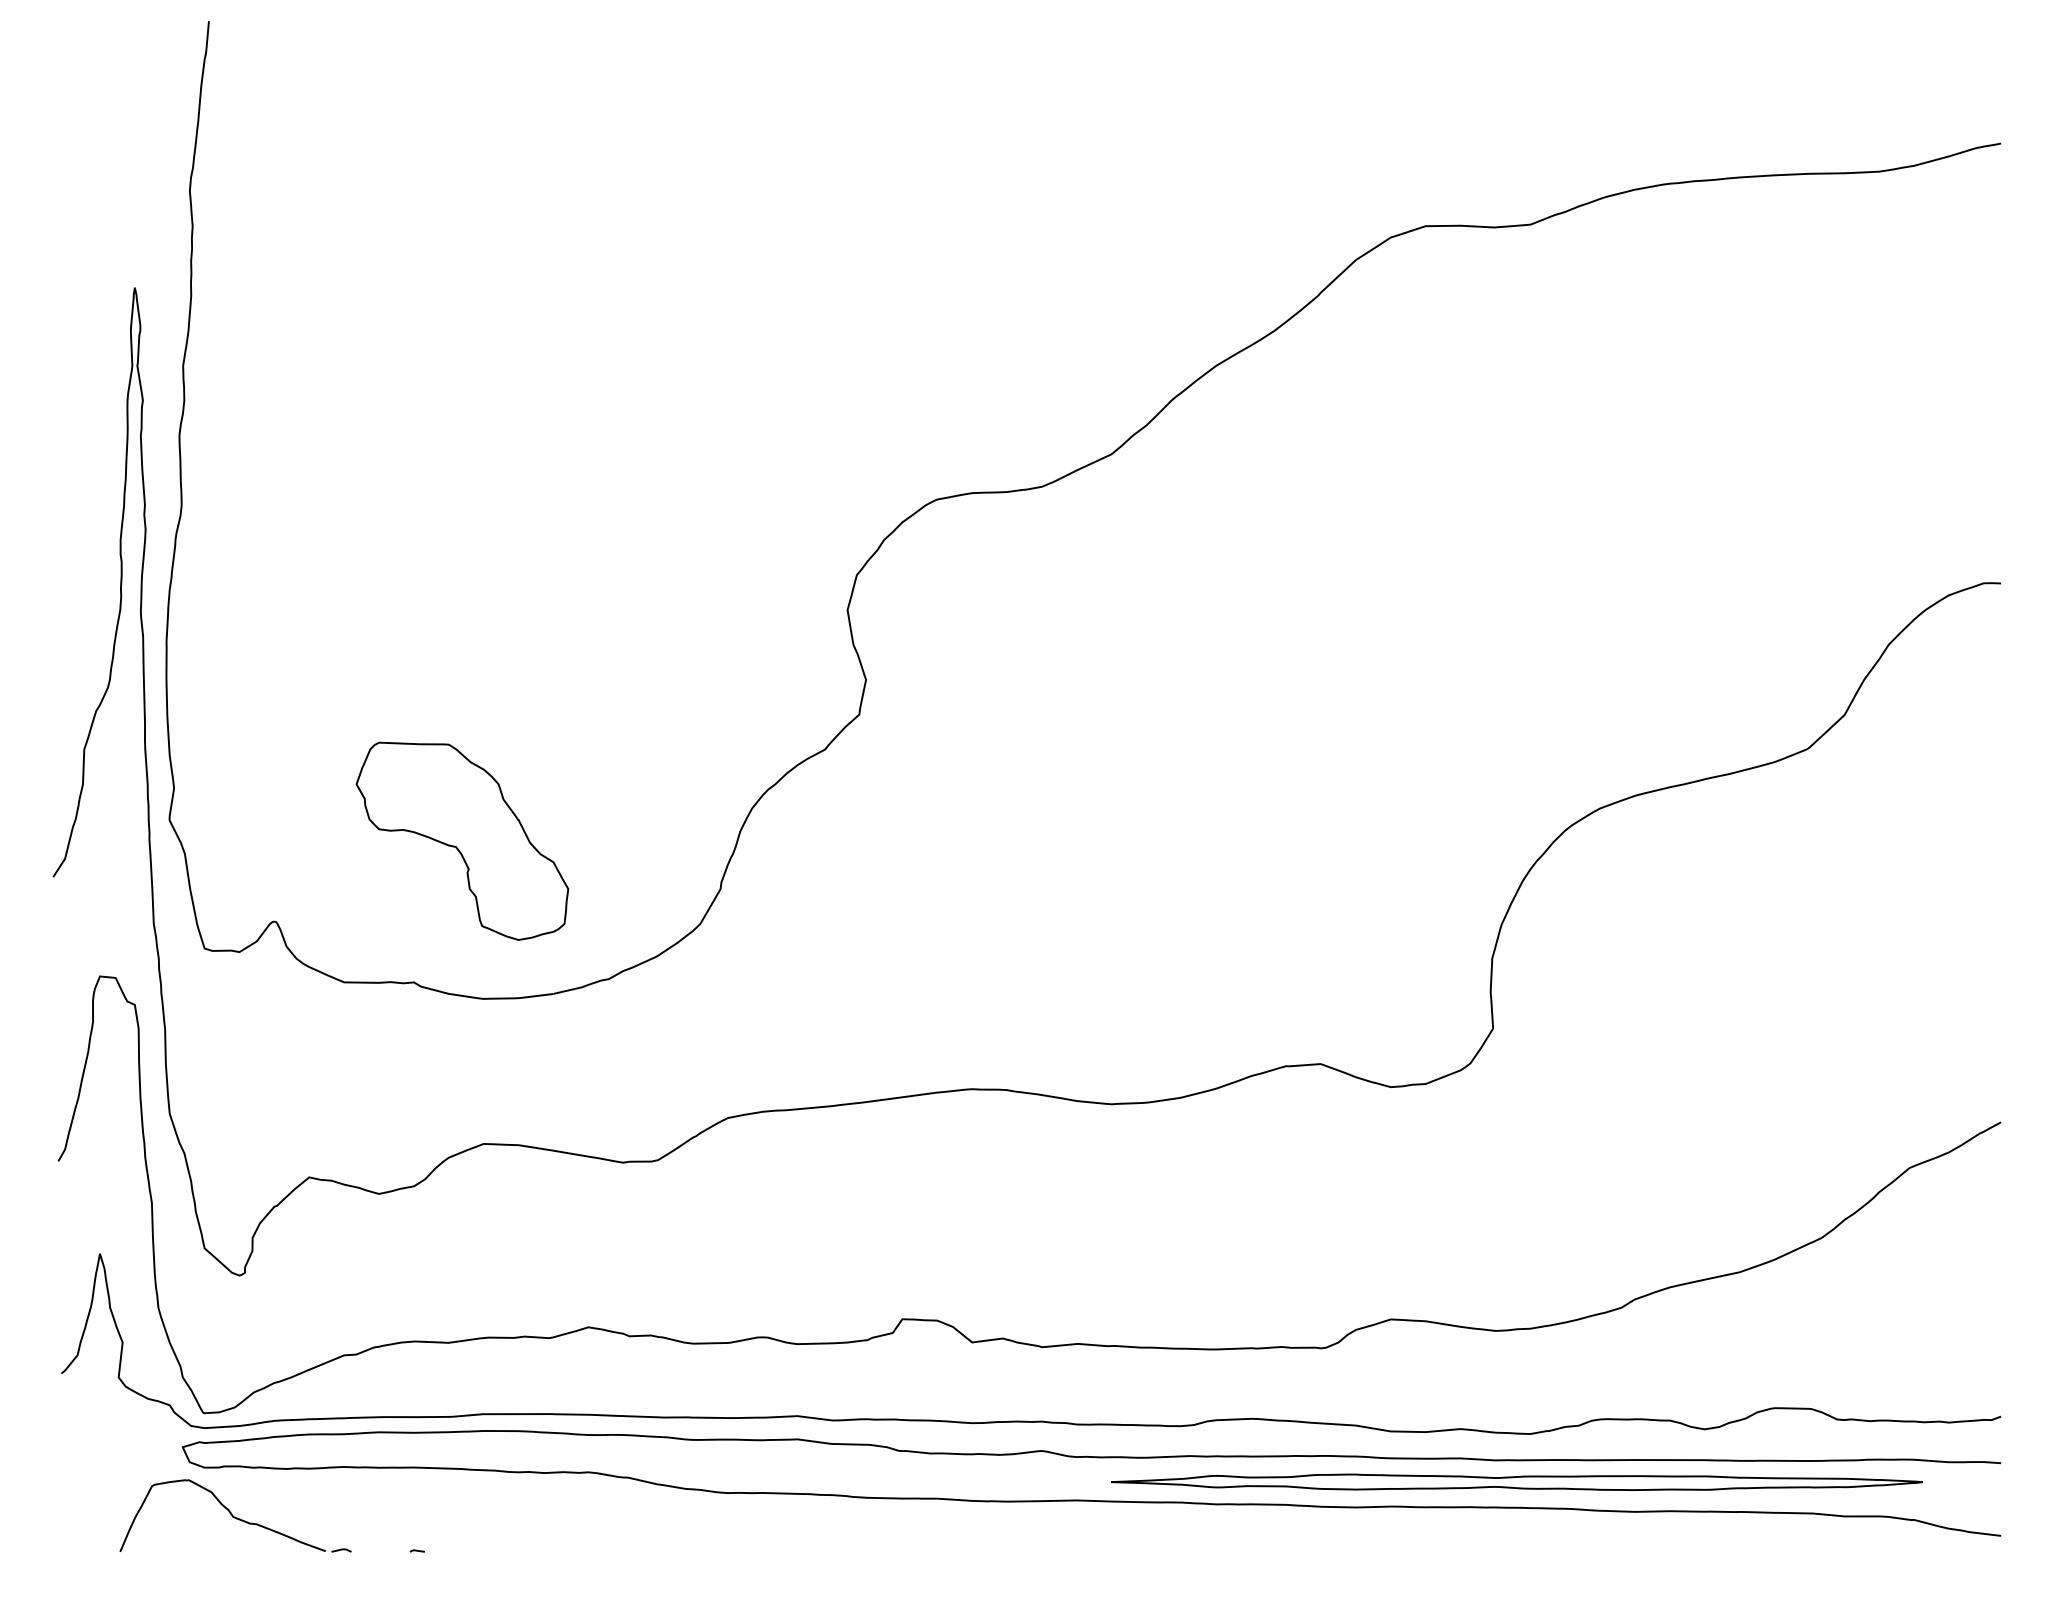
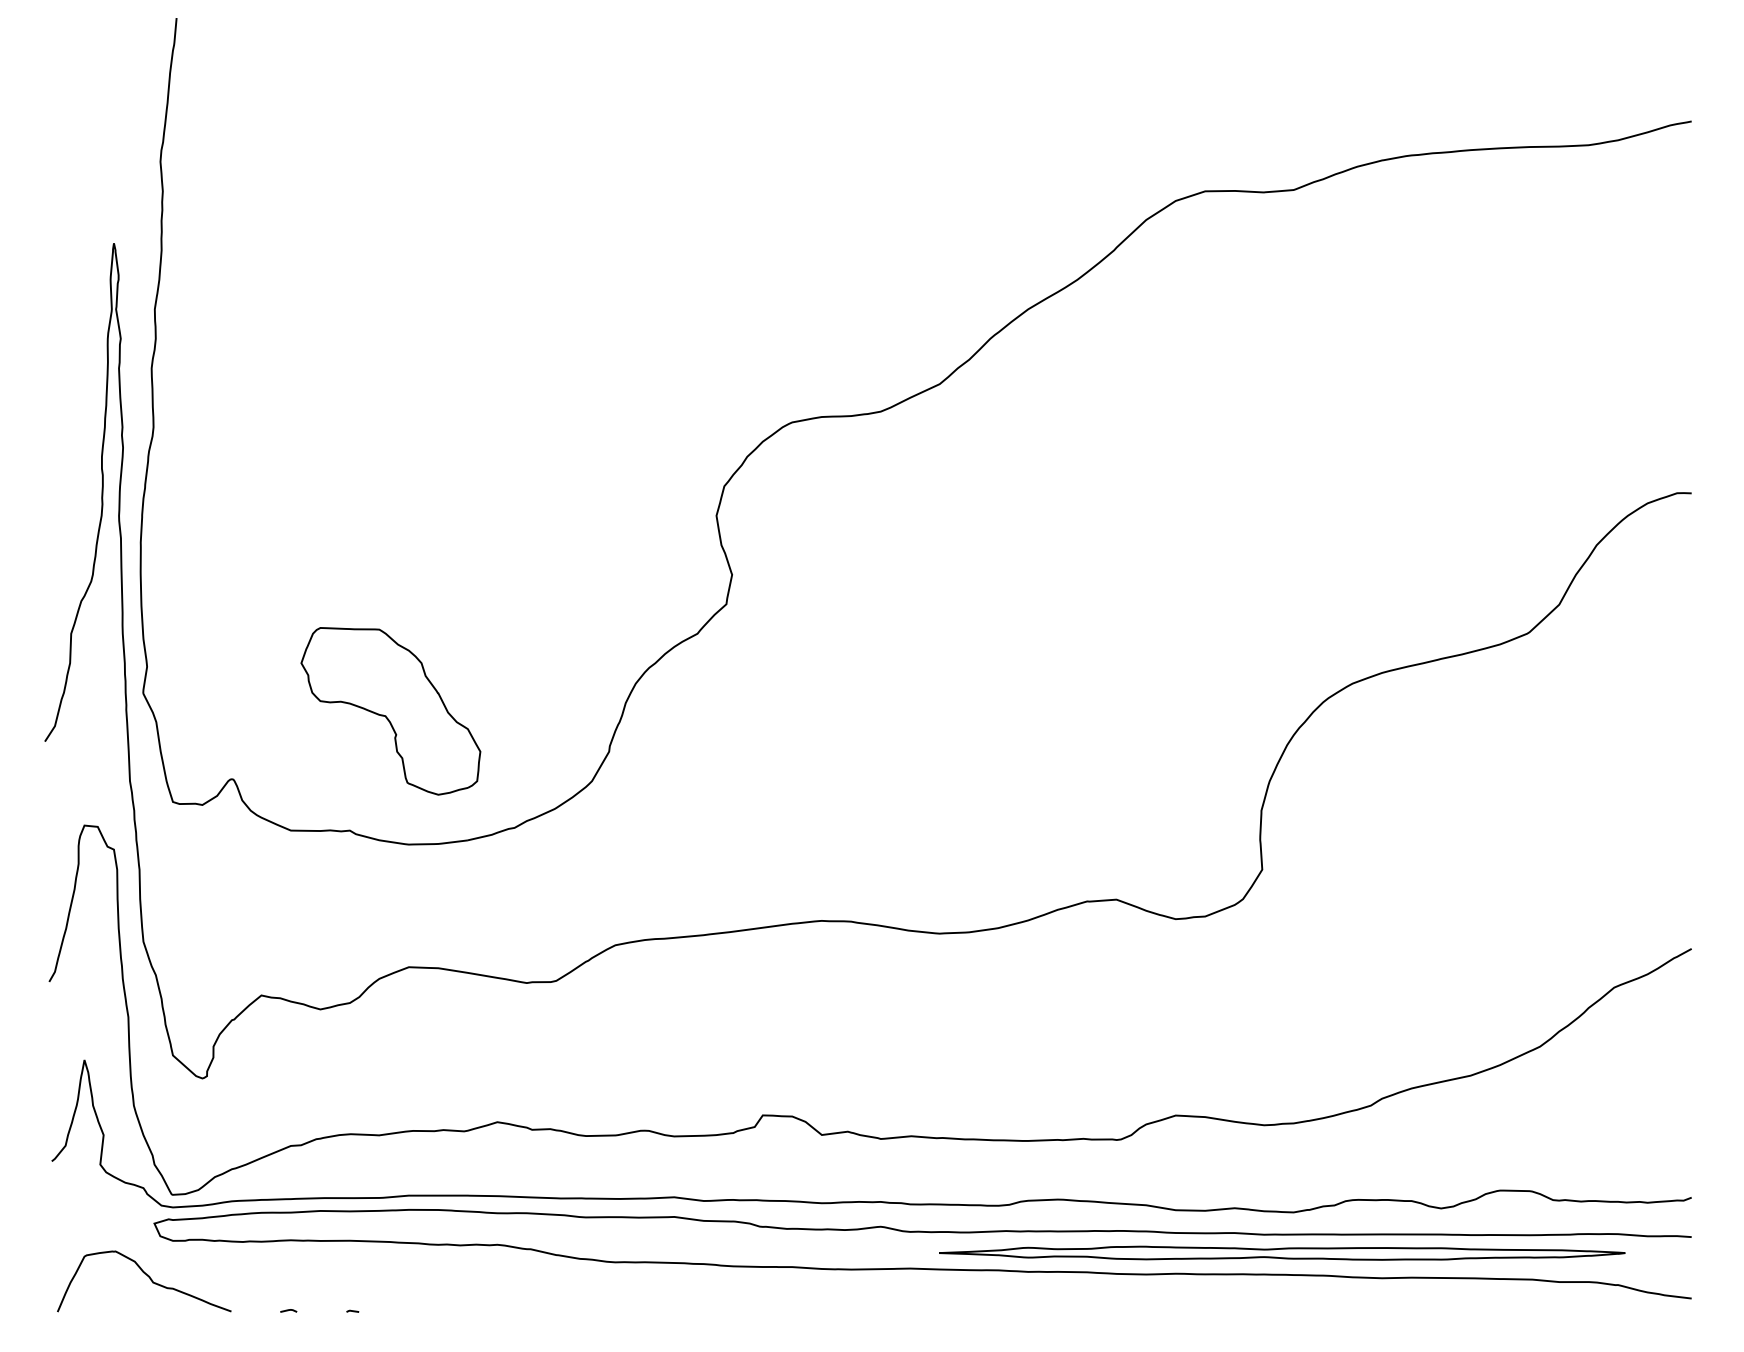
curve: (227, 1510) -> (148, 1277), moved

